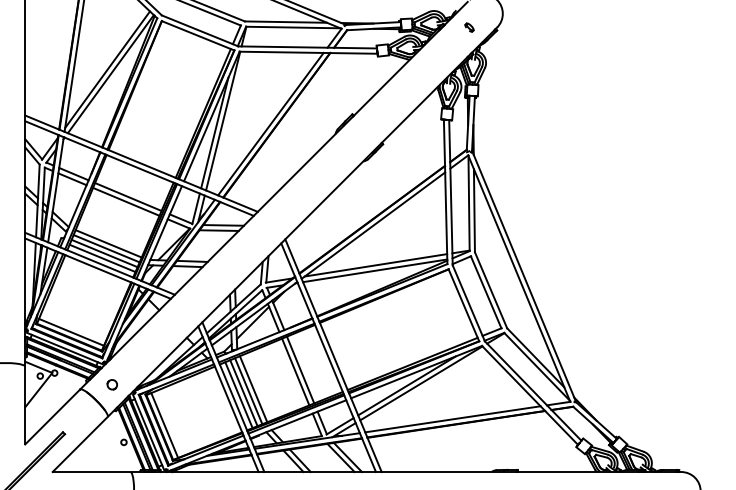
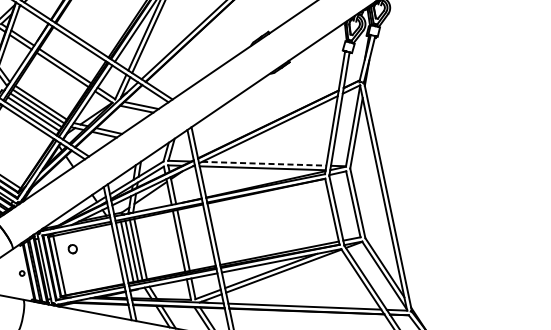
line: (376, 265) -> (264, 163), solid -> dashed
part: (111, 384) -> (72, 248), moved

